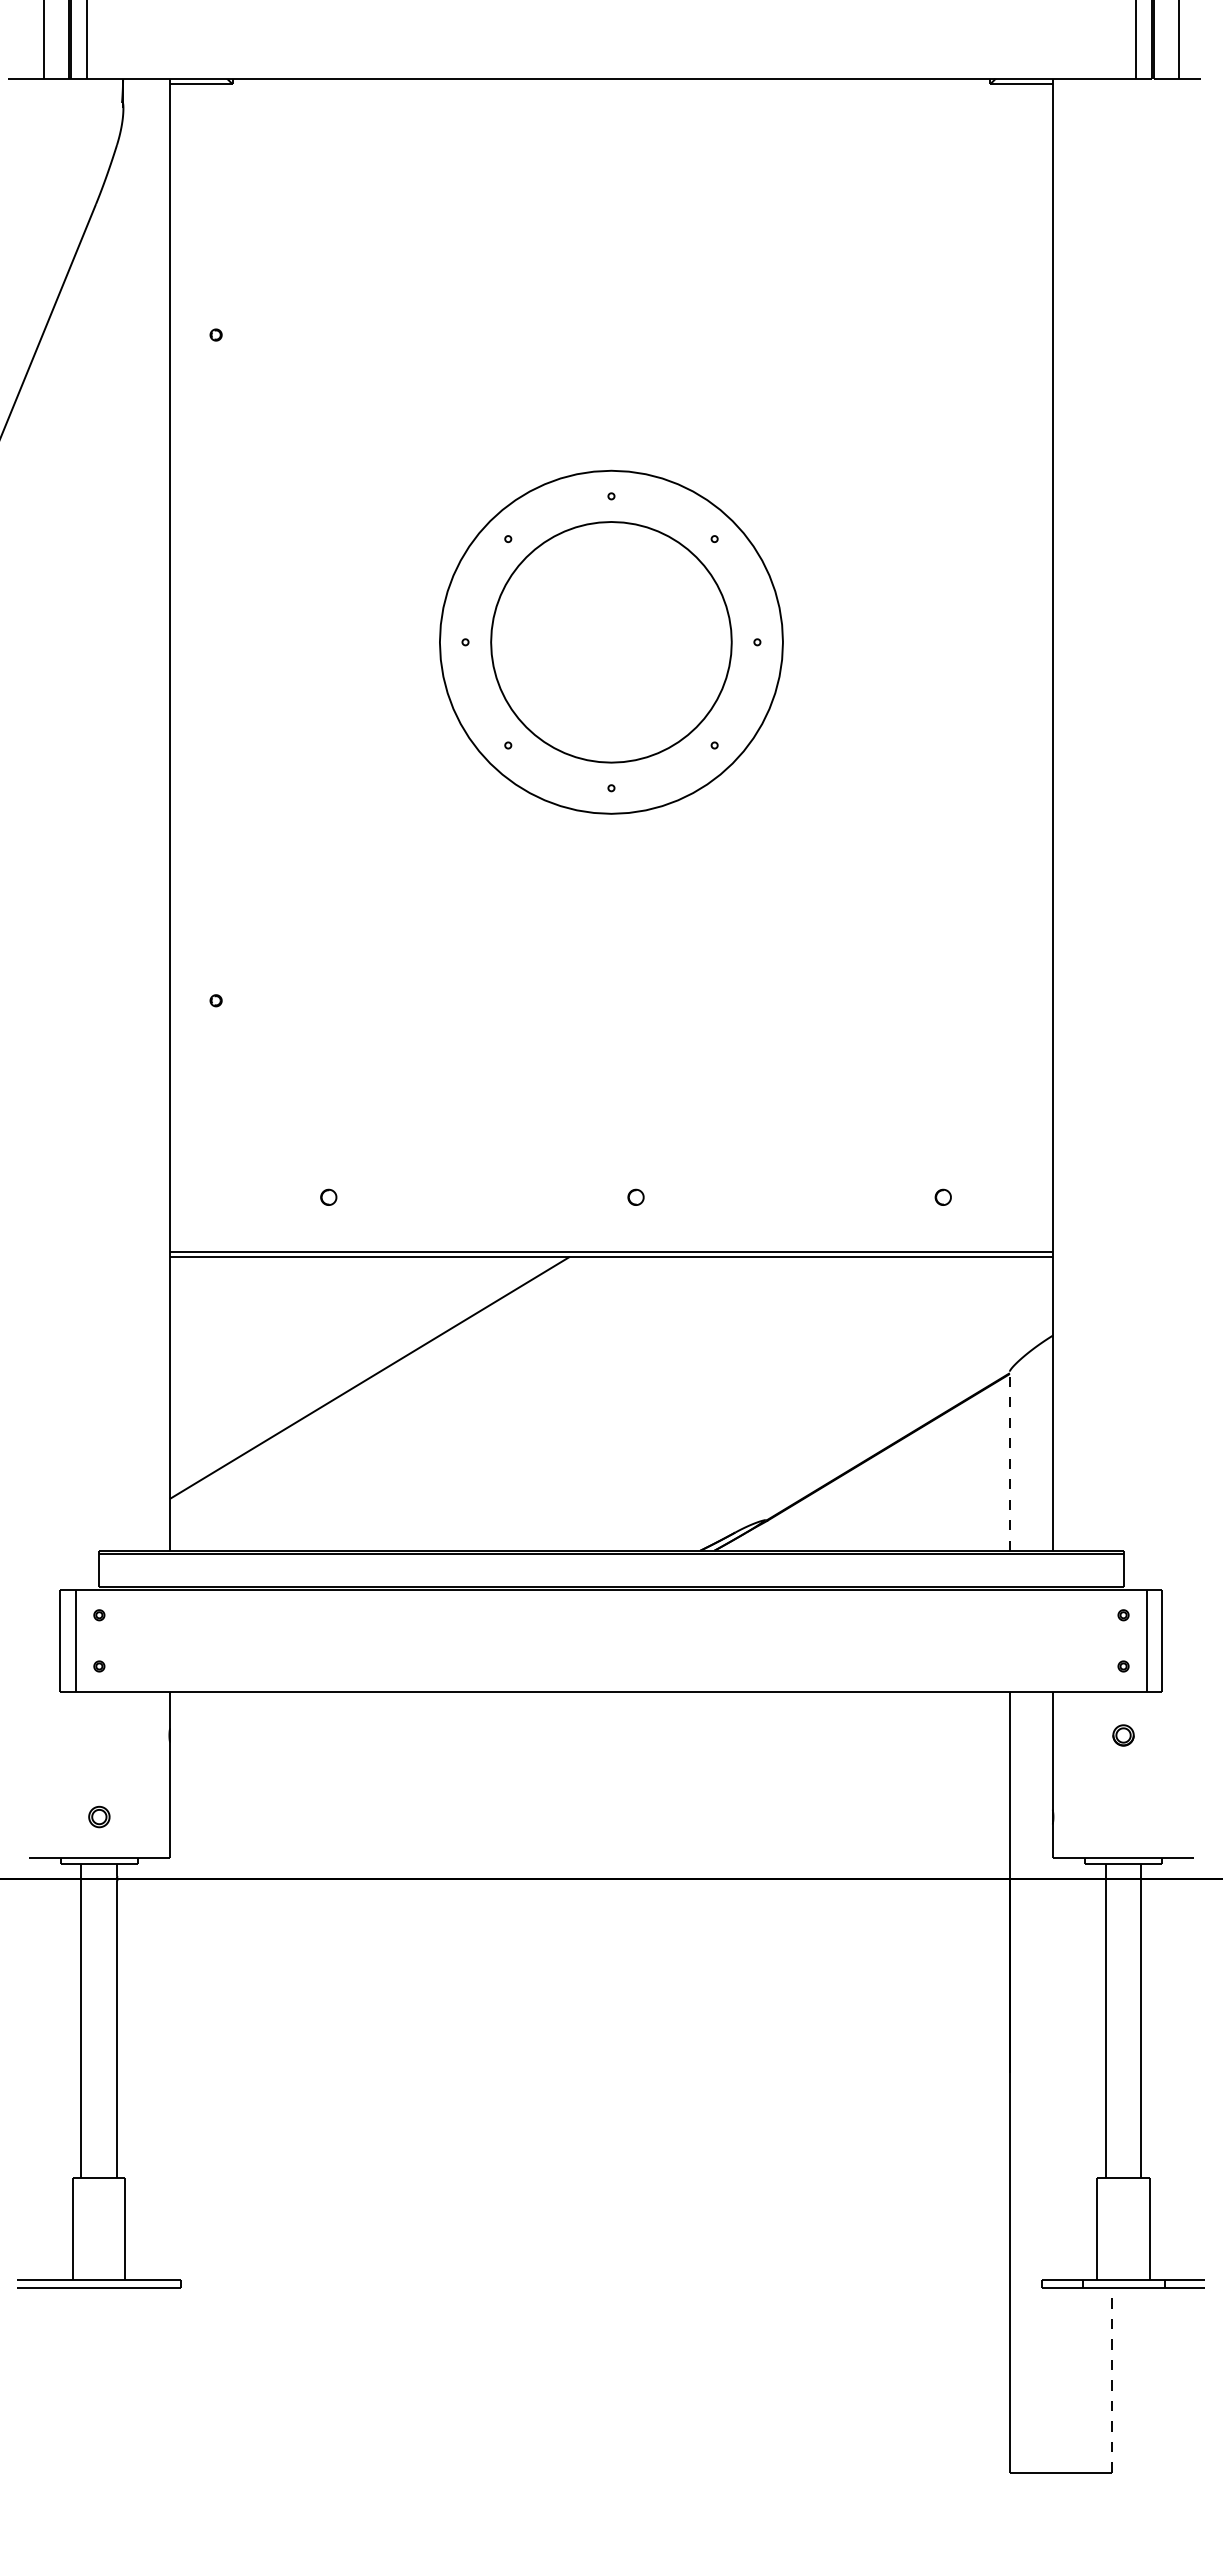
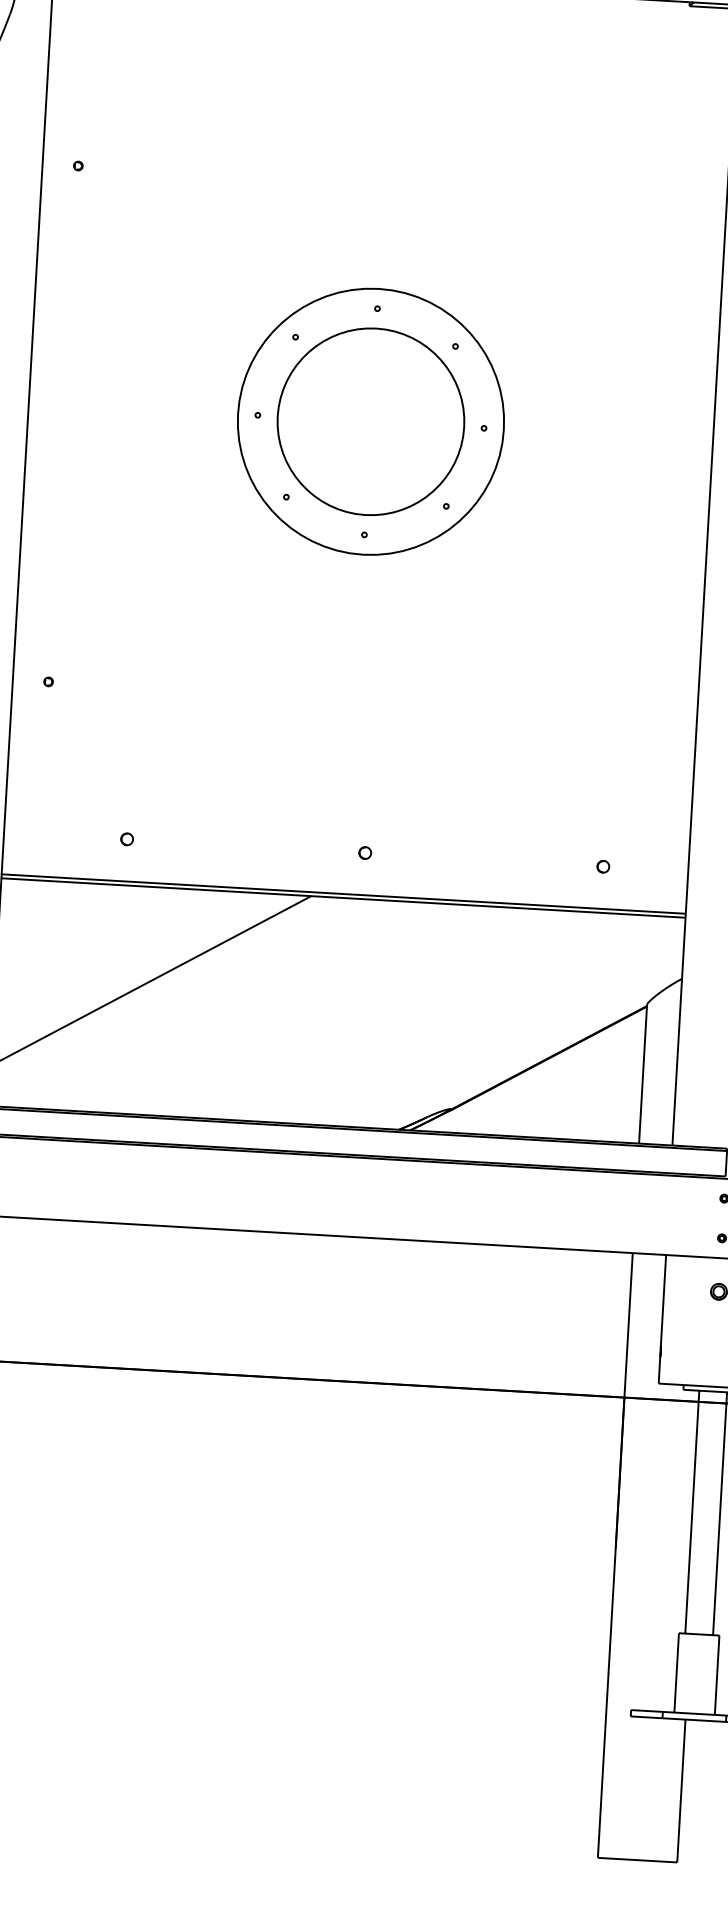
line: (1009, 1461) -> (642, 1074), dashed -> solid
line: (1112, 2379) -> (681, 1790), dashed -> solid

